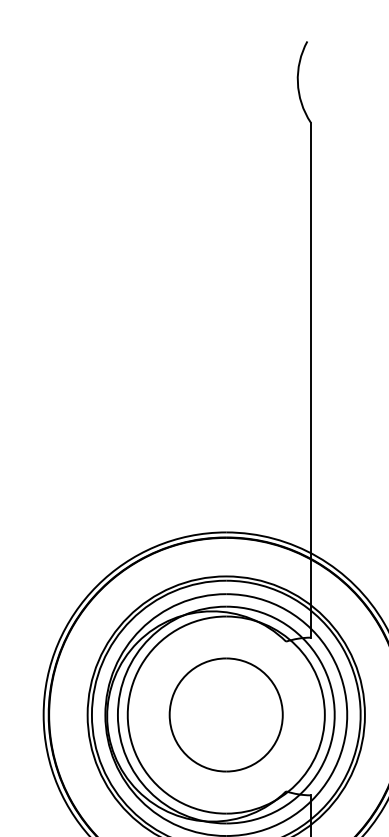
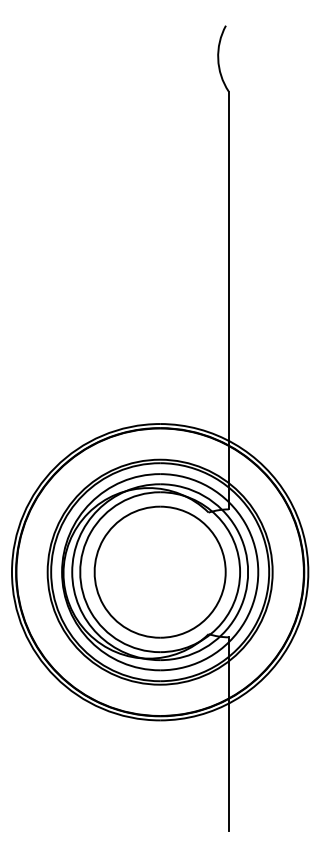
part: (225, 714) -> (159, 571), size x1.43

